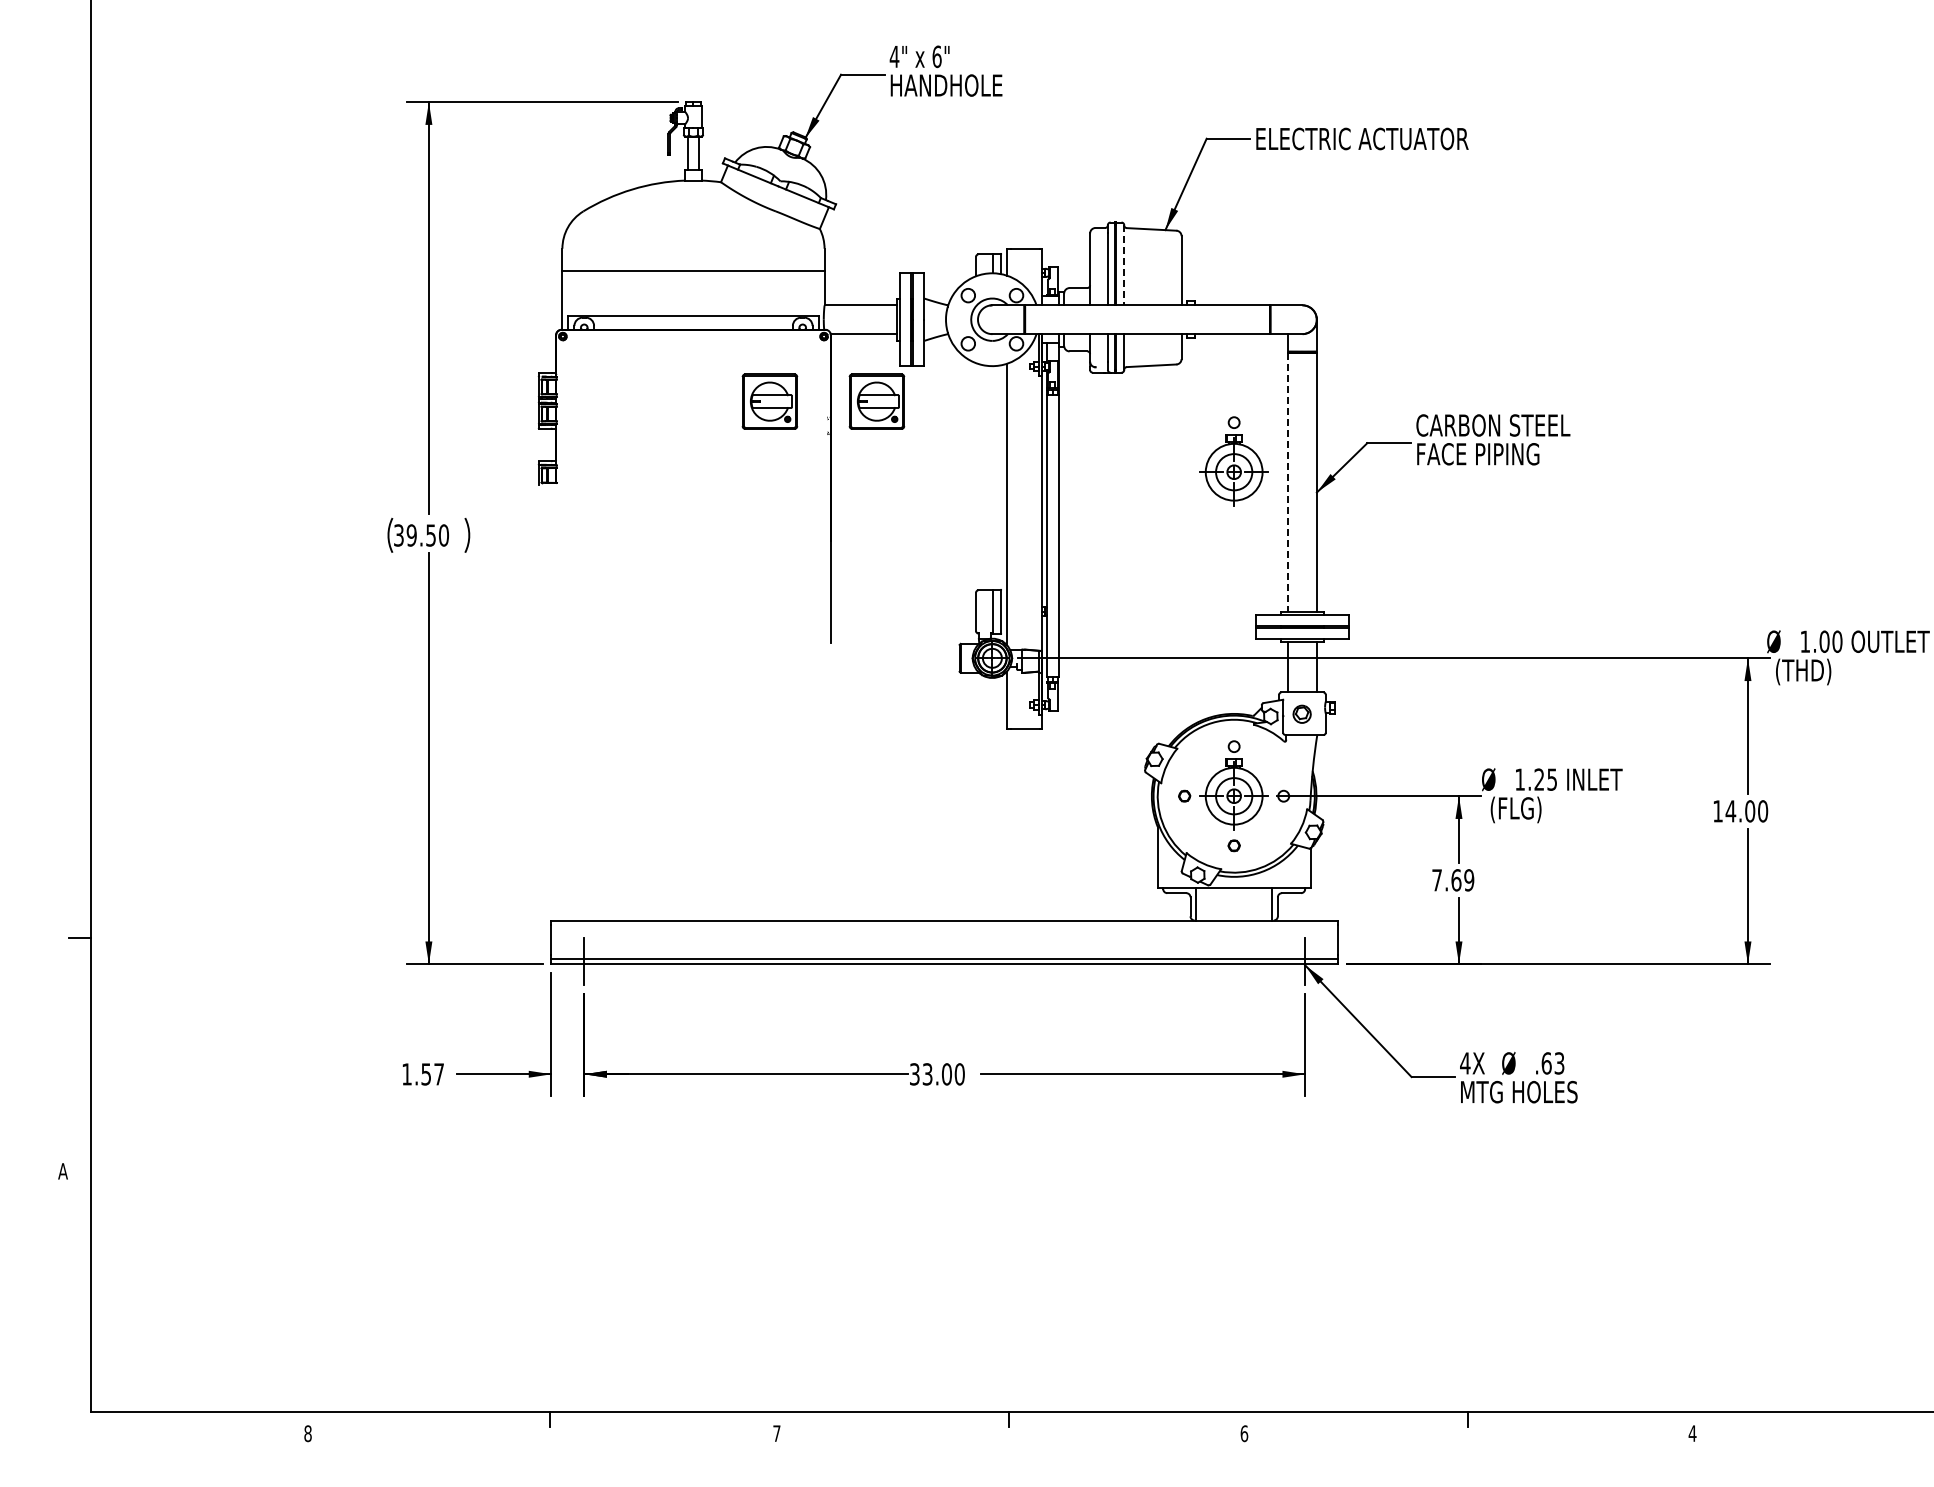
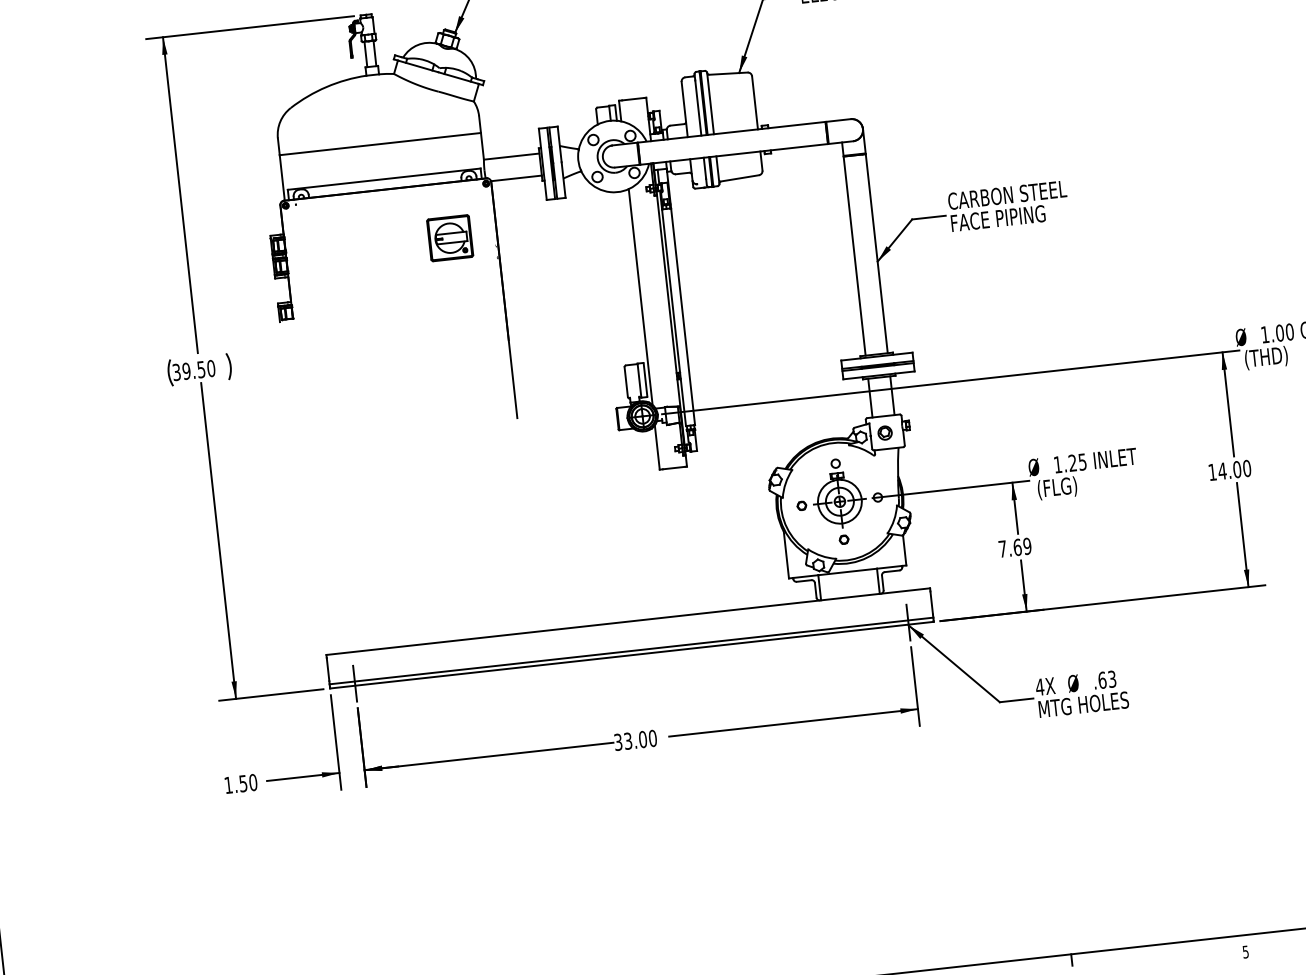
line: (1124, 265) -> (710, 103), dashed -> solid
part: (876, 401) -> (531, 229), removed
part: (1233, 461) -> (811, 244), removed
line: (1288, 482) -> (855, 256), dashed -> solid
text: (439, 1074) -> (253, 782), 1.57 -> 1.50
text: (1692, 1433) -> (1245, 952), 4 -> 5

